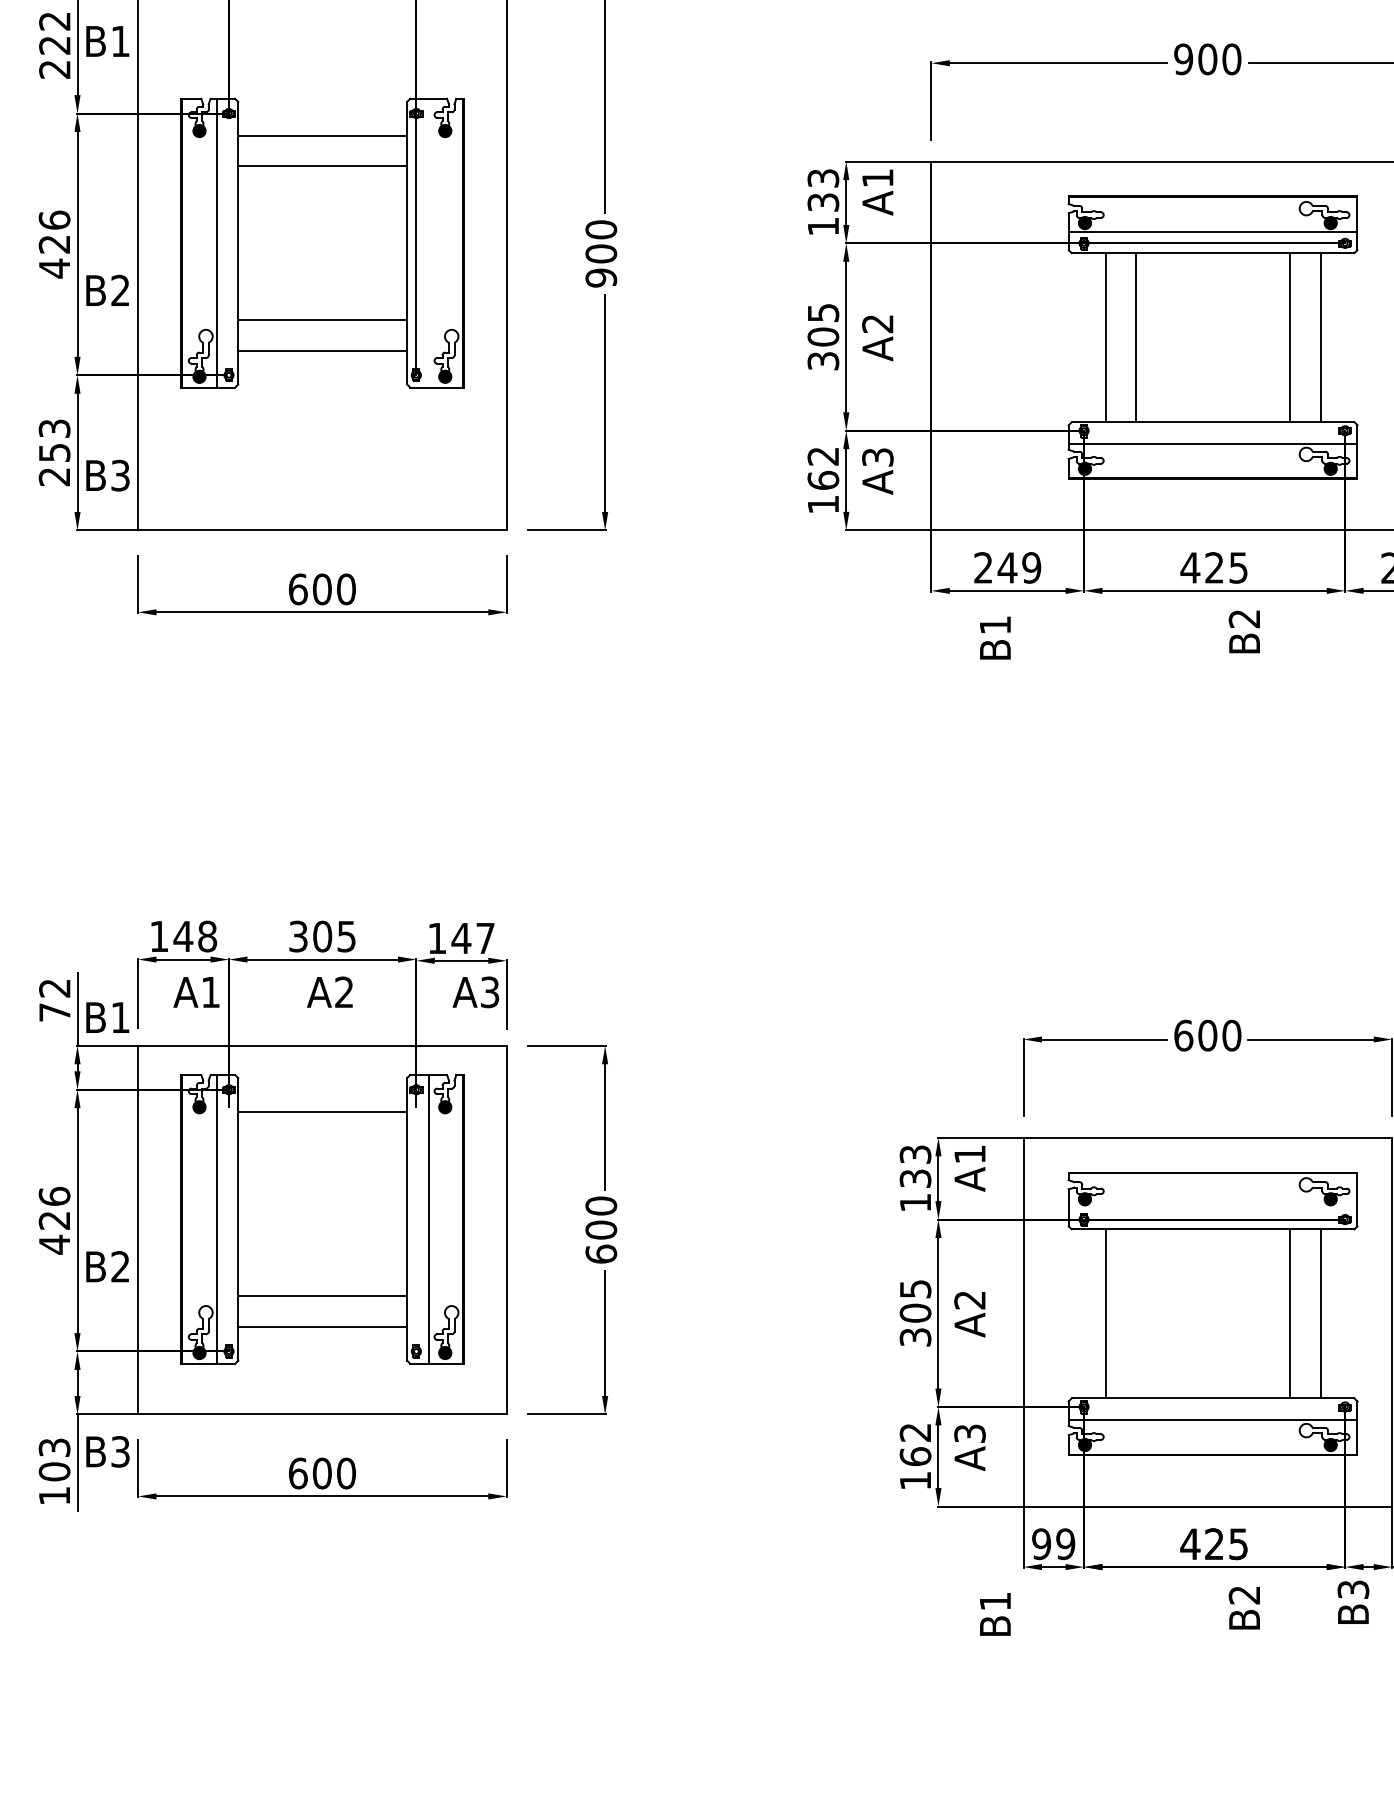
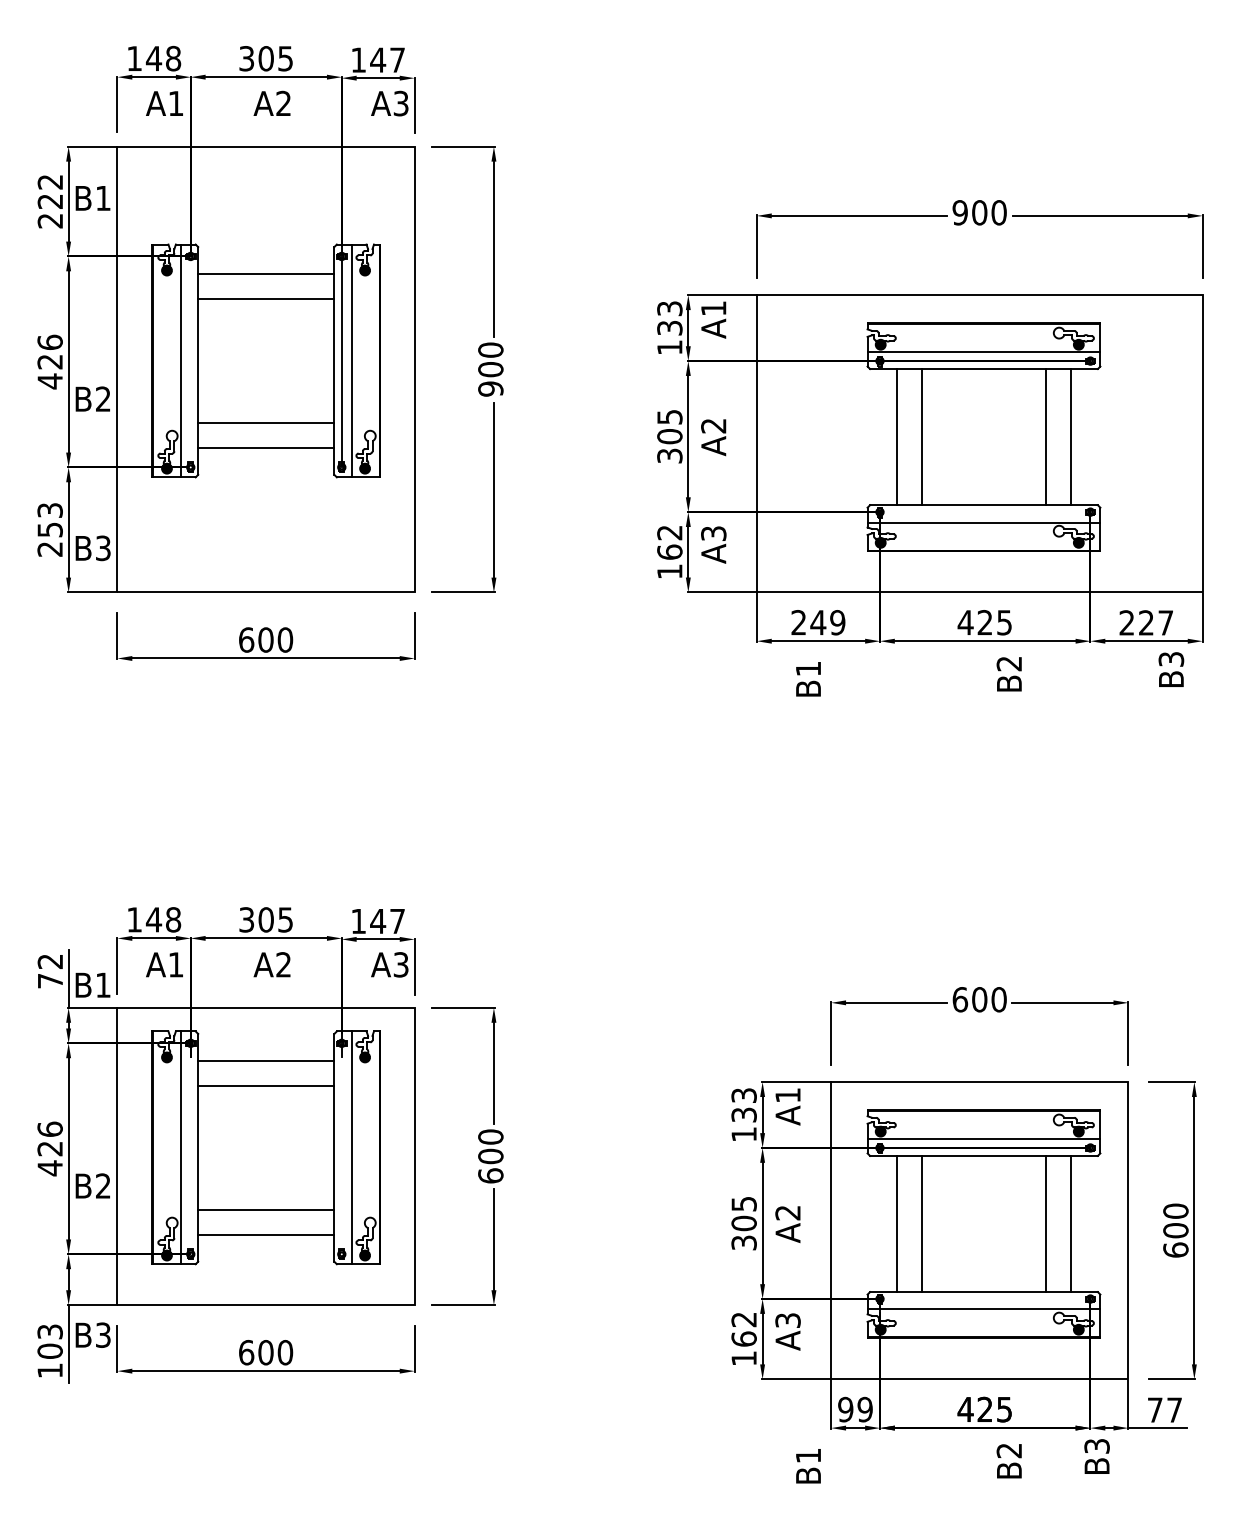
line: (428, 242) -> (351, 360), added
line: (322, 1142) -> (266, 1085), added
line: (1212, 1207) -> (983, 1138), added
line: (1136, 1313) -> (922, 1223), added

